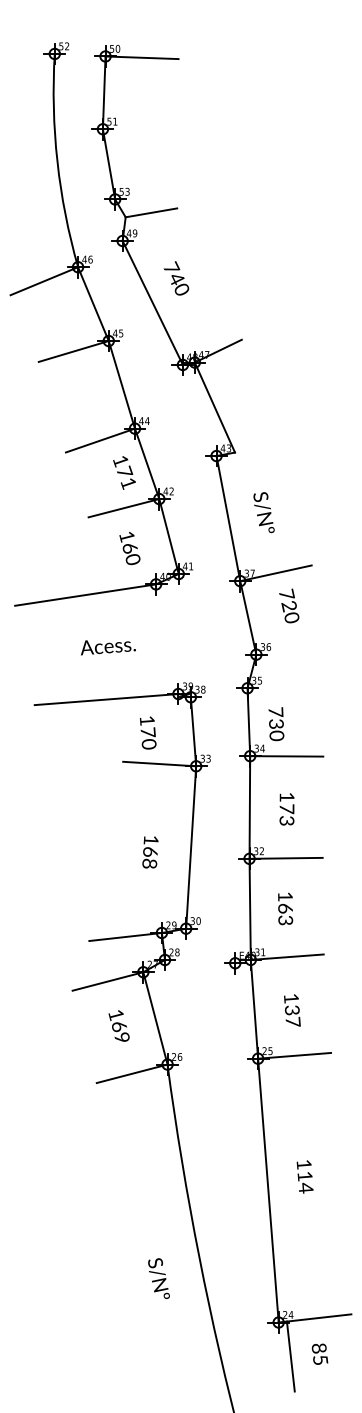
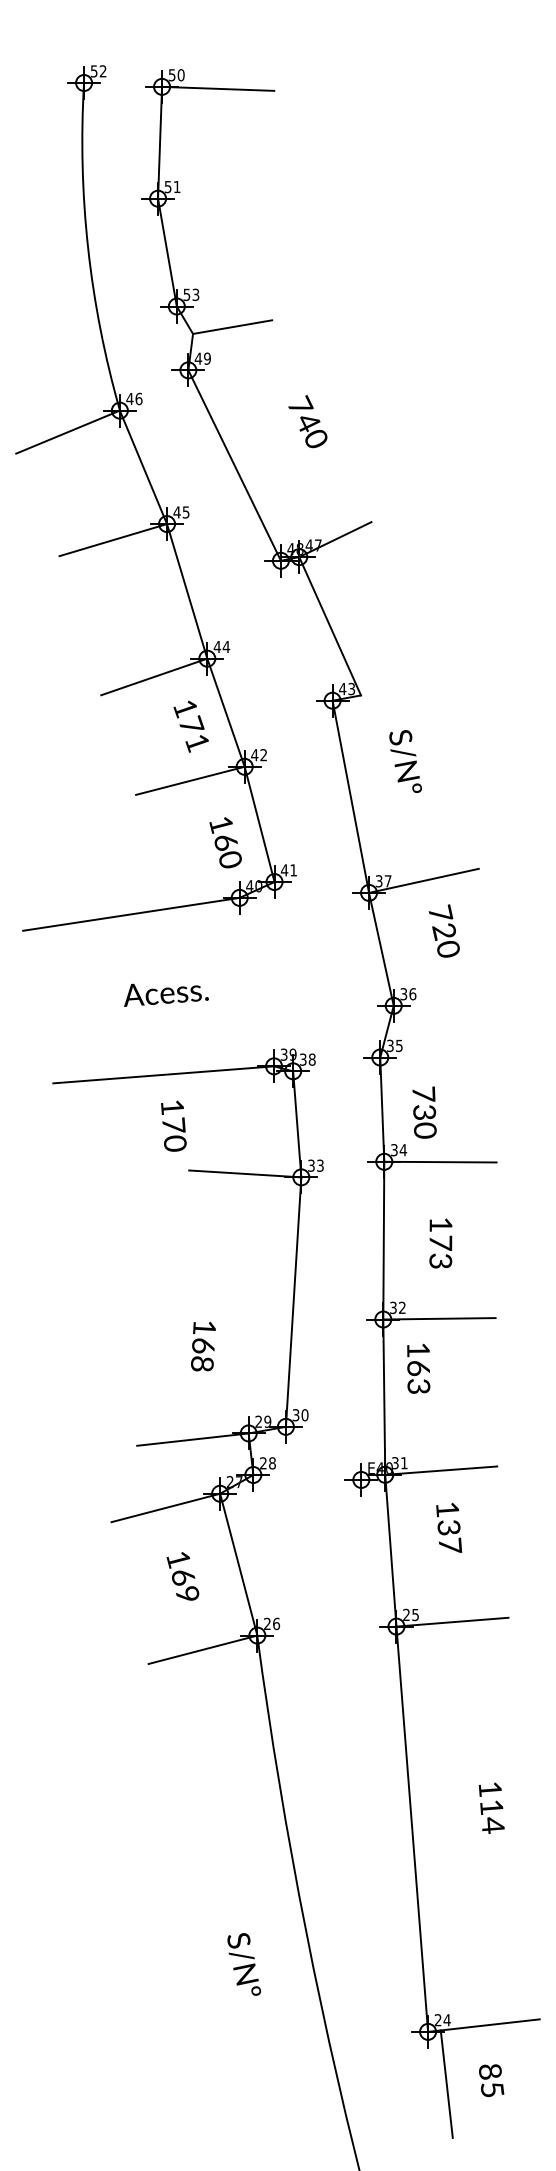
text: (176, 278) -> (307, 421), moved
text: (263, 512) -> (404, 761), moved
text: (129, 548) -> (224, 842), moved
text: (147, 732) -> (172, 1125), moved
text: (150, 852) -> (203, 1346), moved
text: (285, 908) -> (418, 1368), moved
text: (292, 1010) -> (449, 1527), moved
text: (304, 1176) -> (490, 1807), moved

